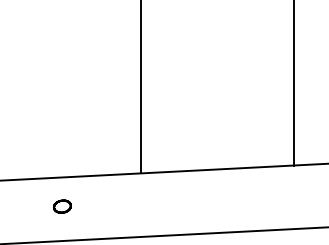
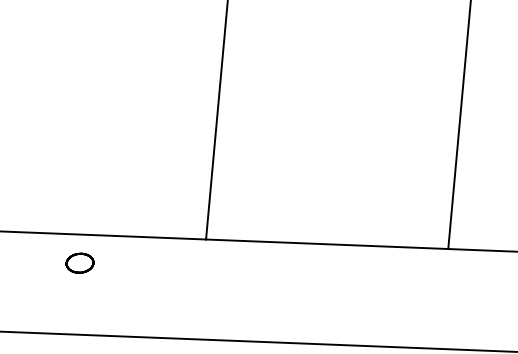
part: (62, 206) -> (80, 263), moved

